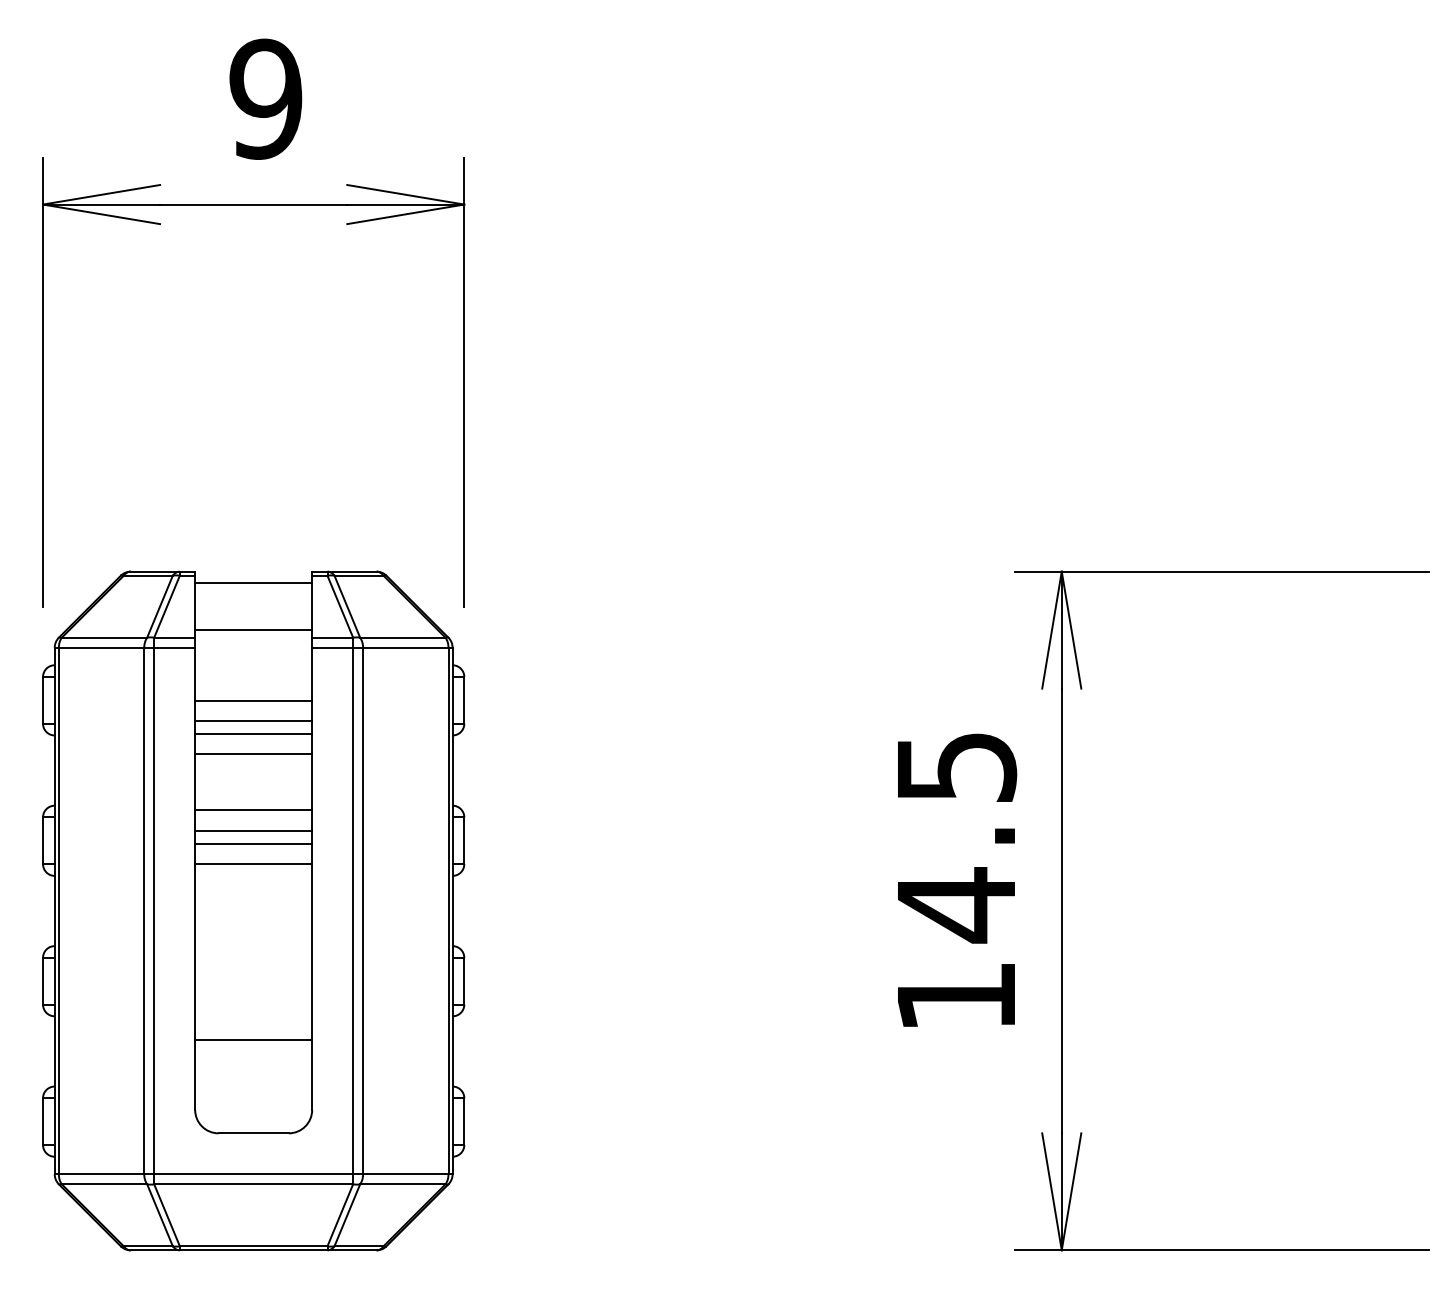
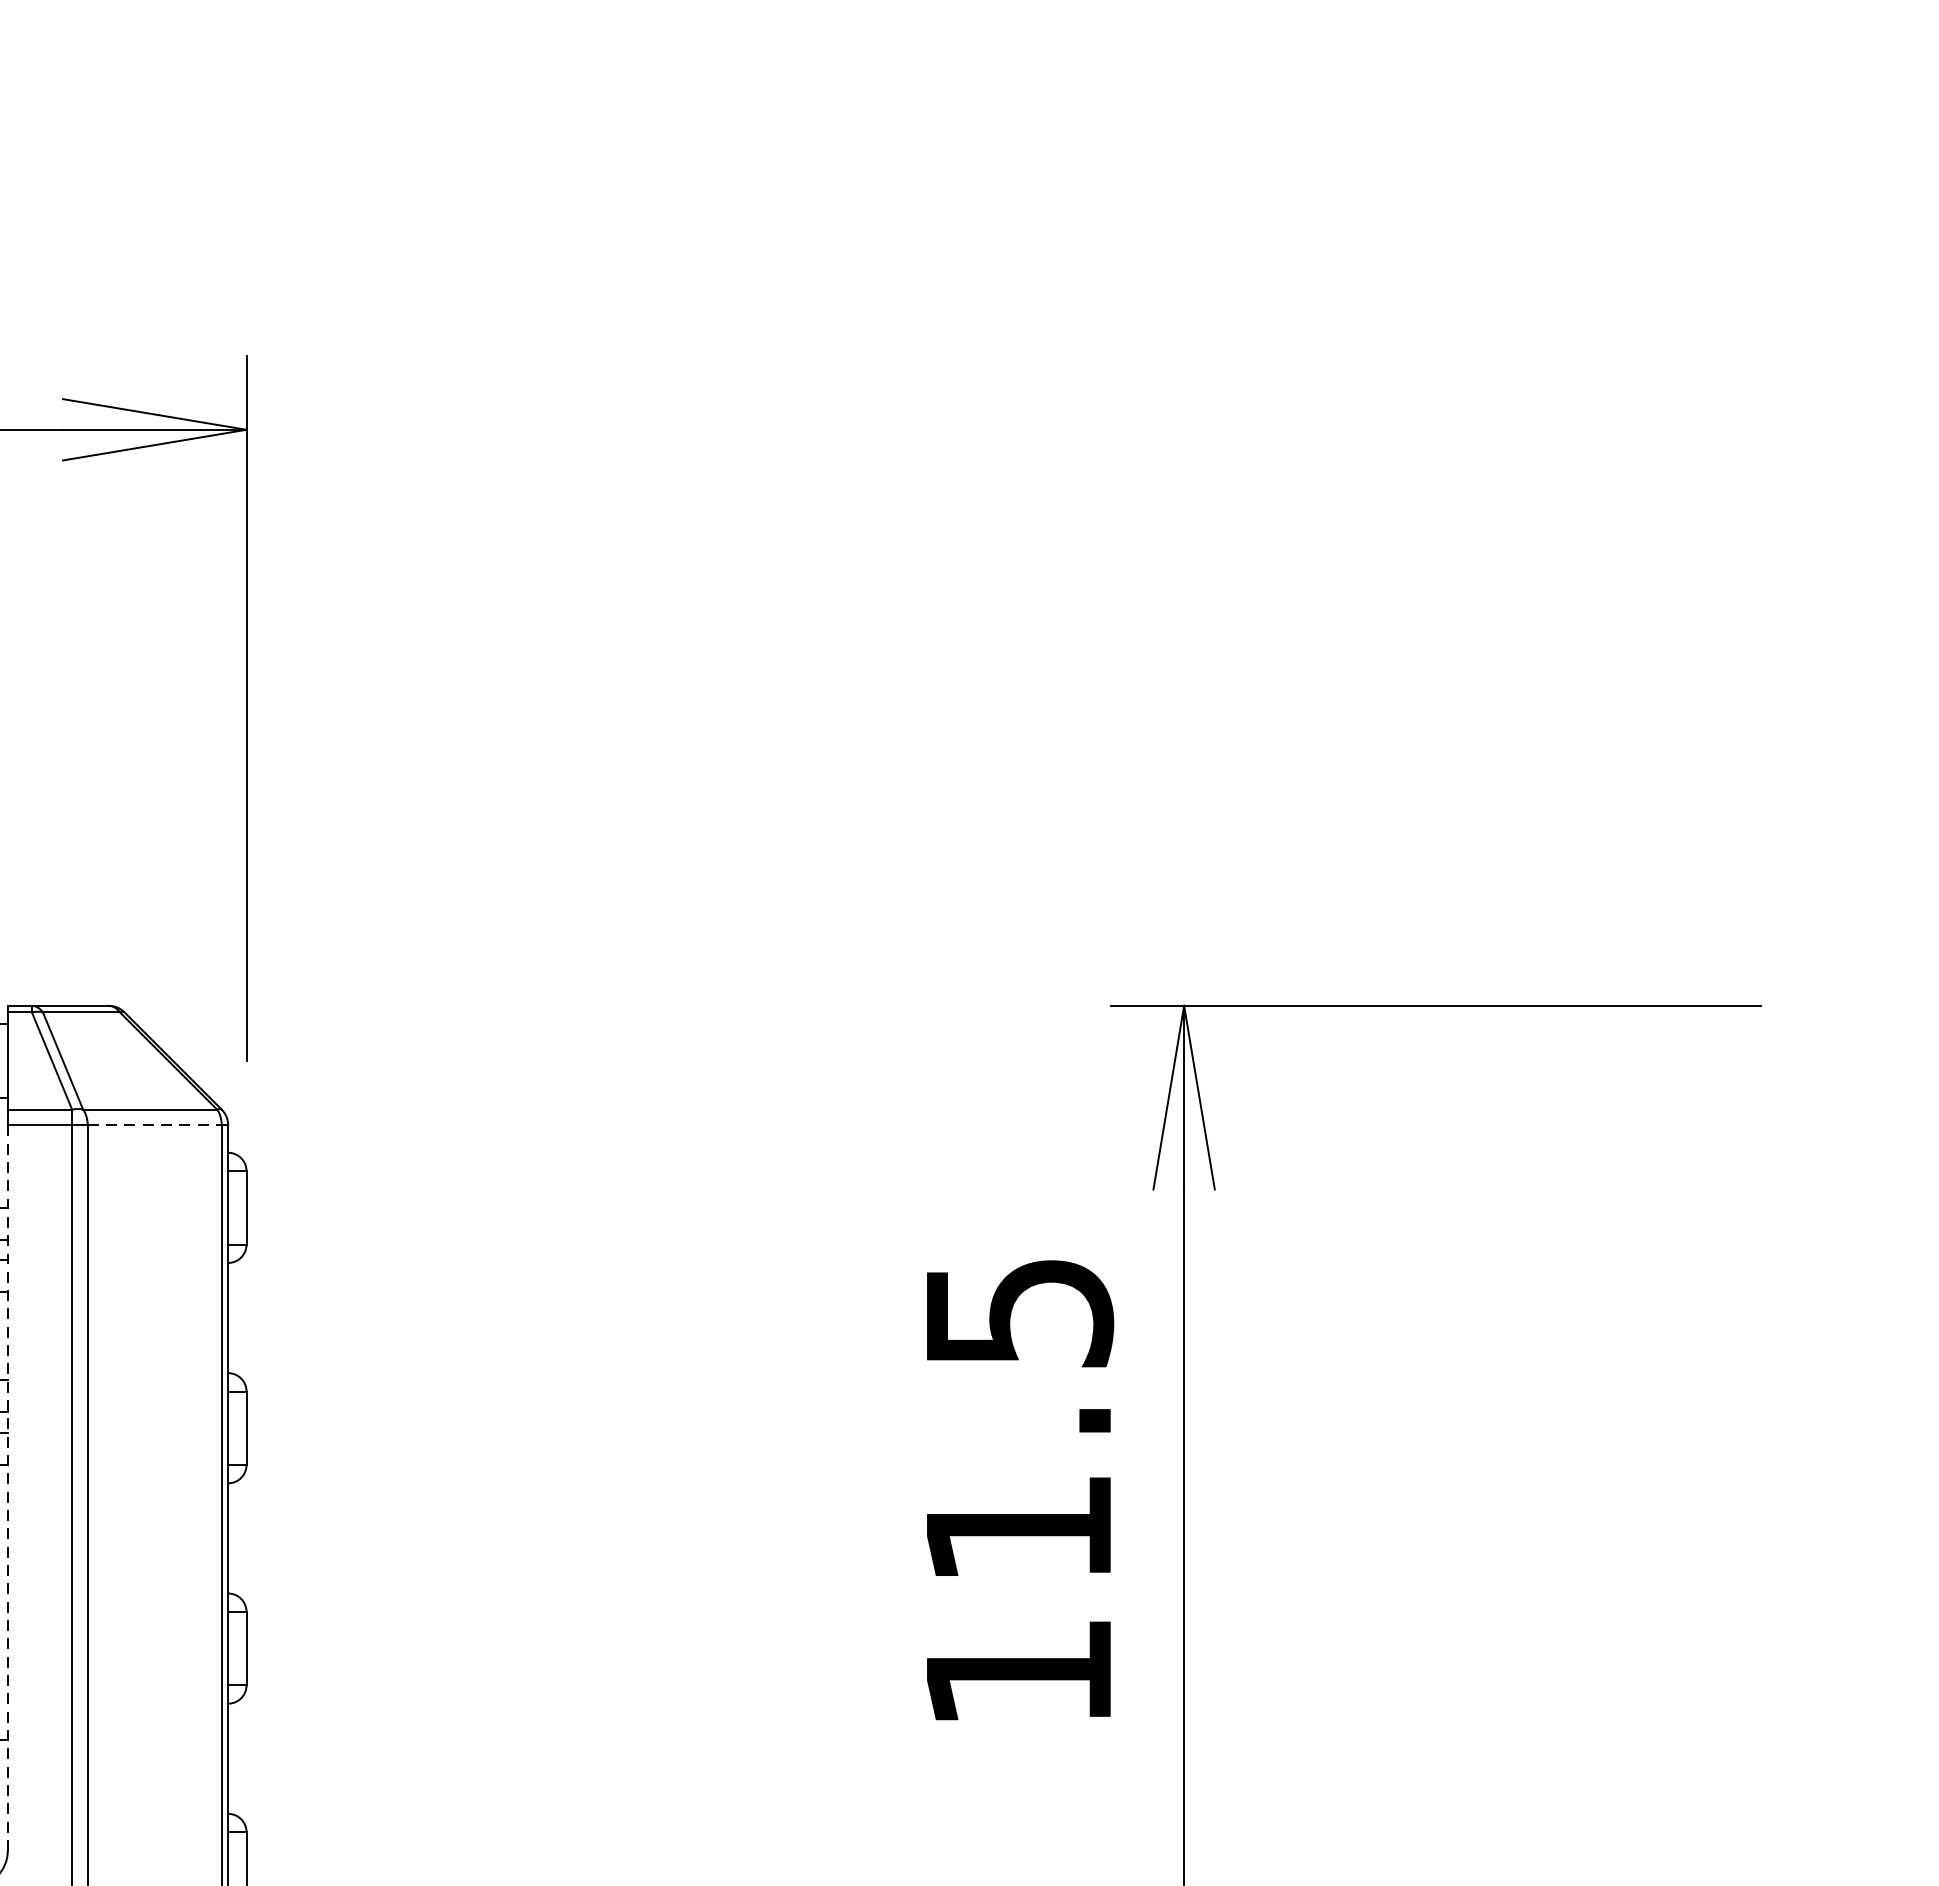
line: (405, 647) -> (154, 1124), solid -> dashed
line: (312, 879) -> (8, 1488), solid -> dashed
text: (956, 905) -> (1018, 1529), 14.5 -> 11.5

